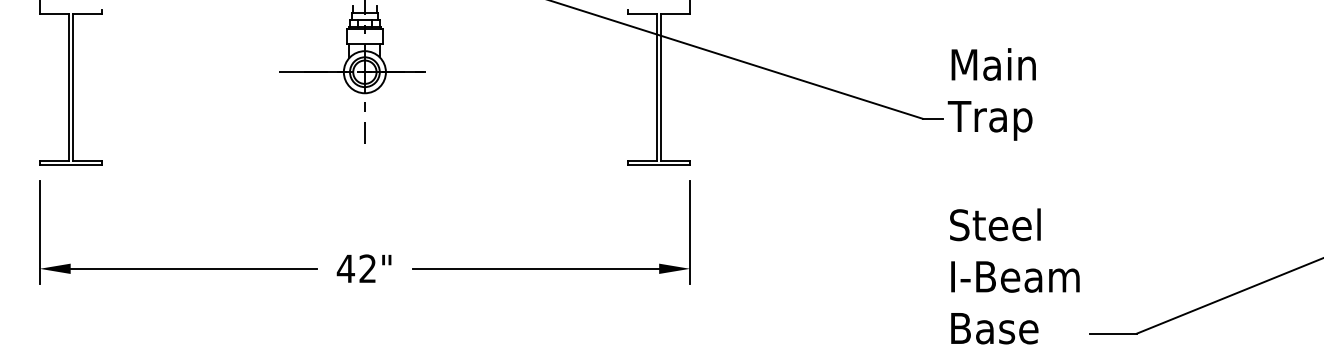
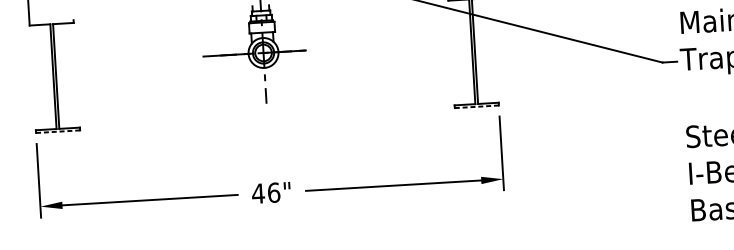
line: (70, 165) -> (57, 131), solid -> dashed
line: (659, 165) -> (477, 106), solid -> dashed
text: (367, 268) -> (273, 192), 42" -> 46"

